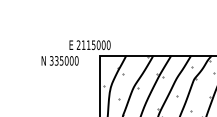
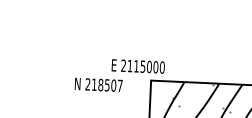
text: (63, 60) -> (103, 84), 335000 -> 218507

